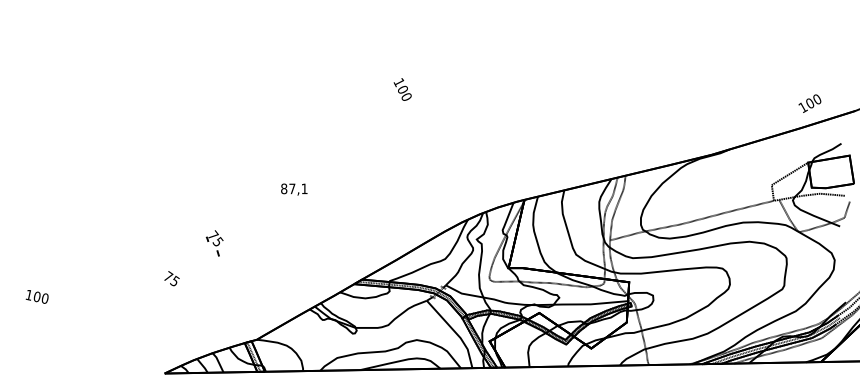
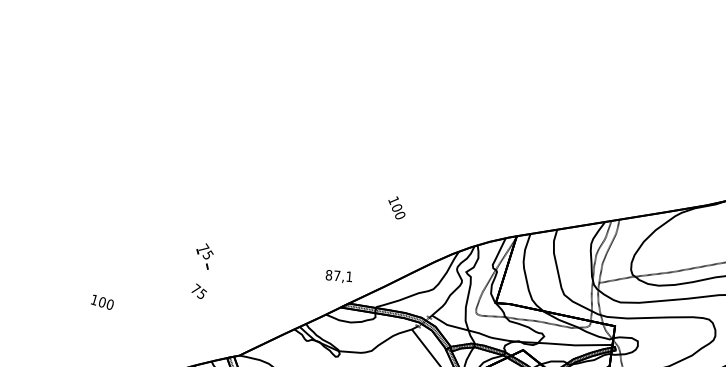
text: (402, 89) -> (396, 207), moved
text: (294, 189) -> (339, 276), moved
text: (171, 278) -> (198, 291), moved
text: (36, 296) -> (101, 301), moved

